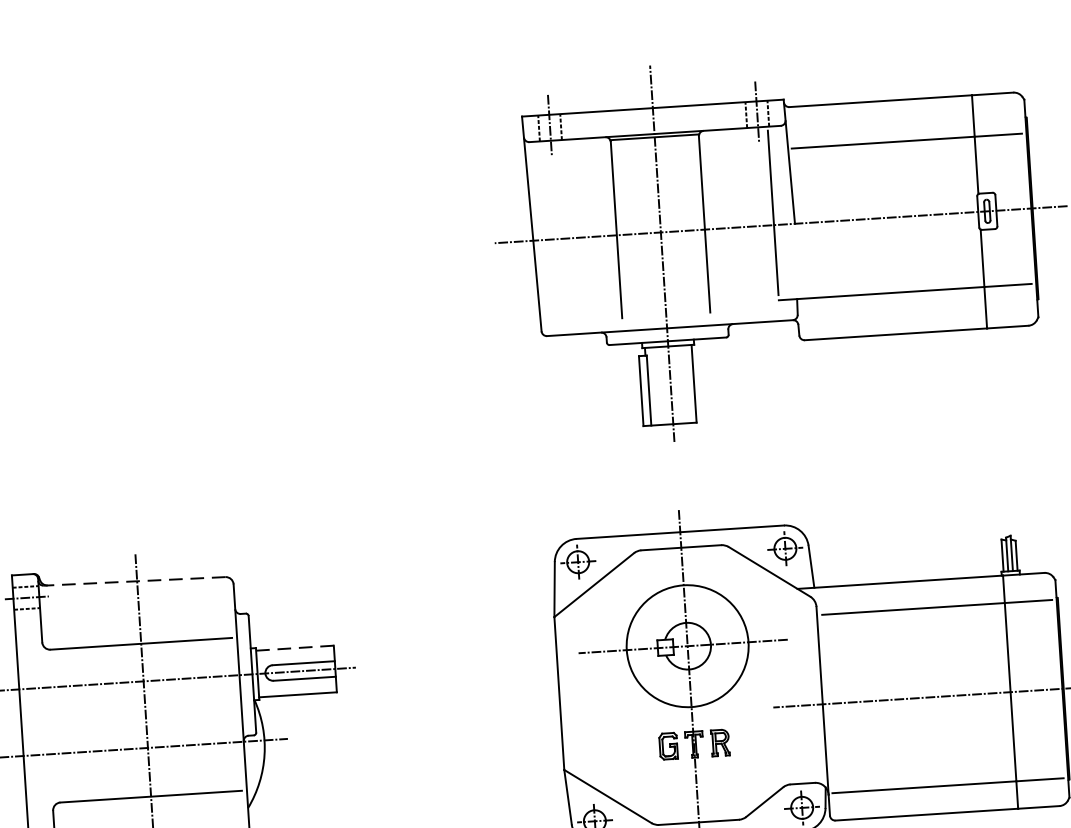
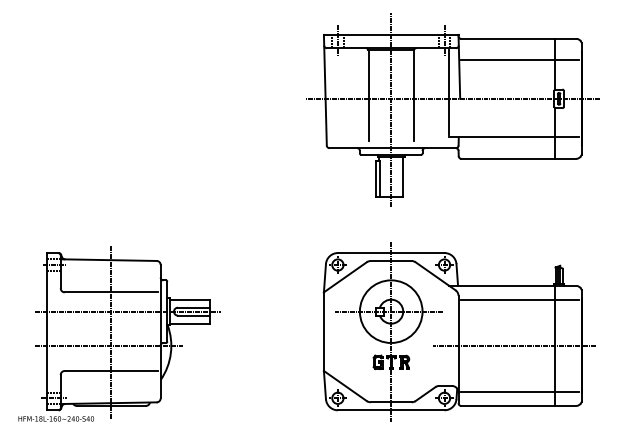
line: (135, 581) -> (110, 260), dashed -> solid
line: (295, 647) -> (190, 299), dashed -> solid

